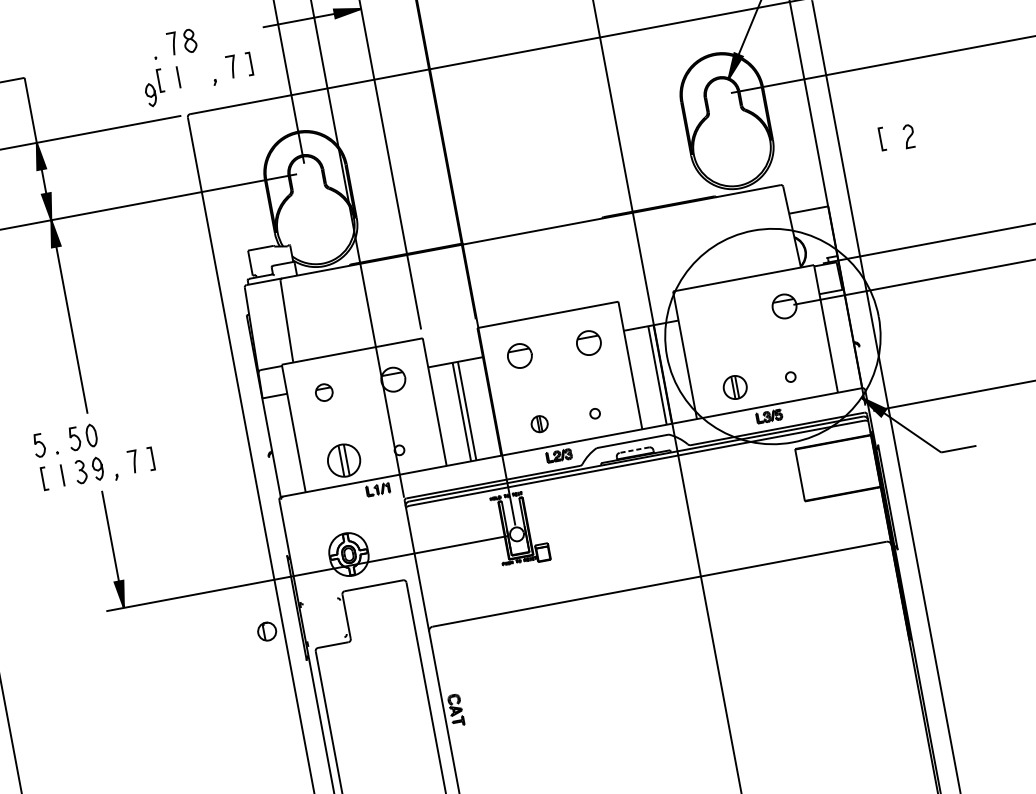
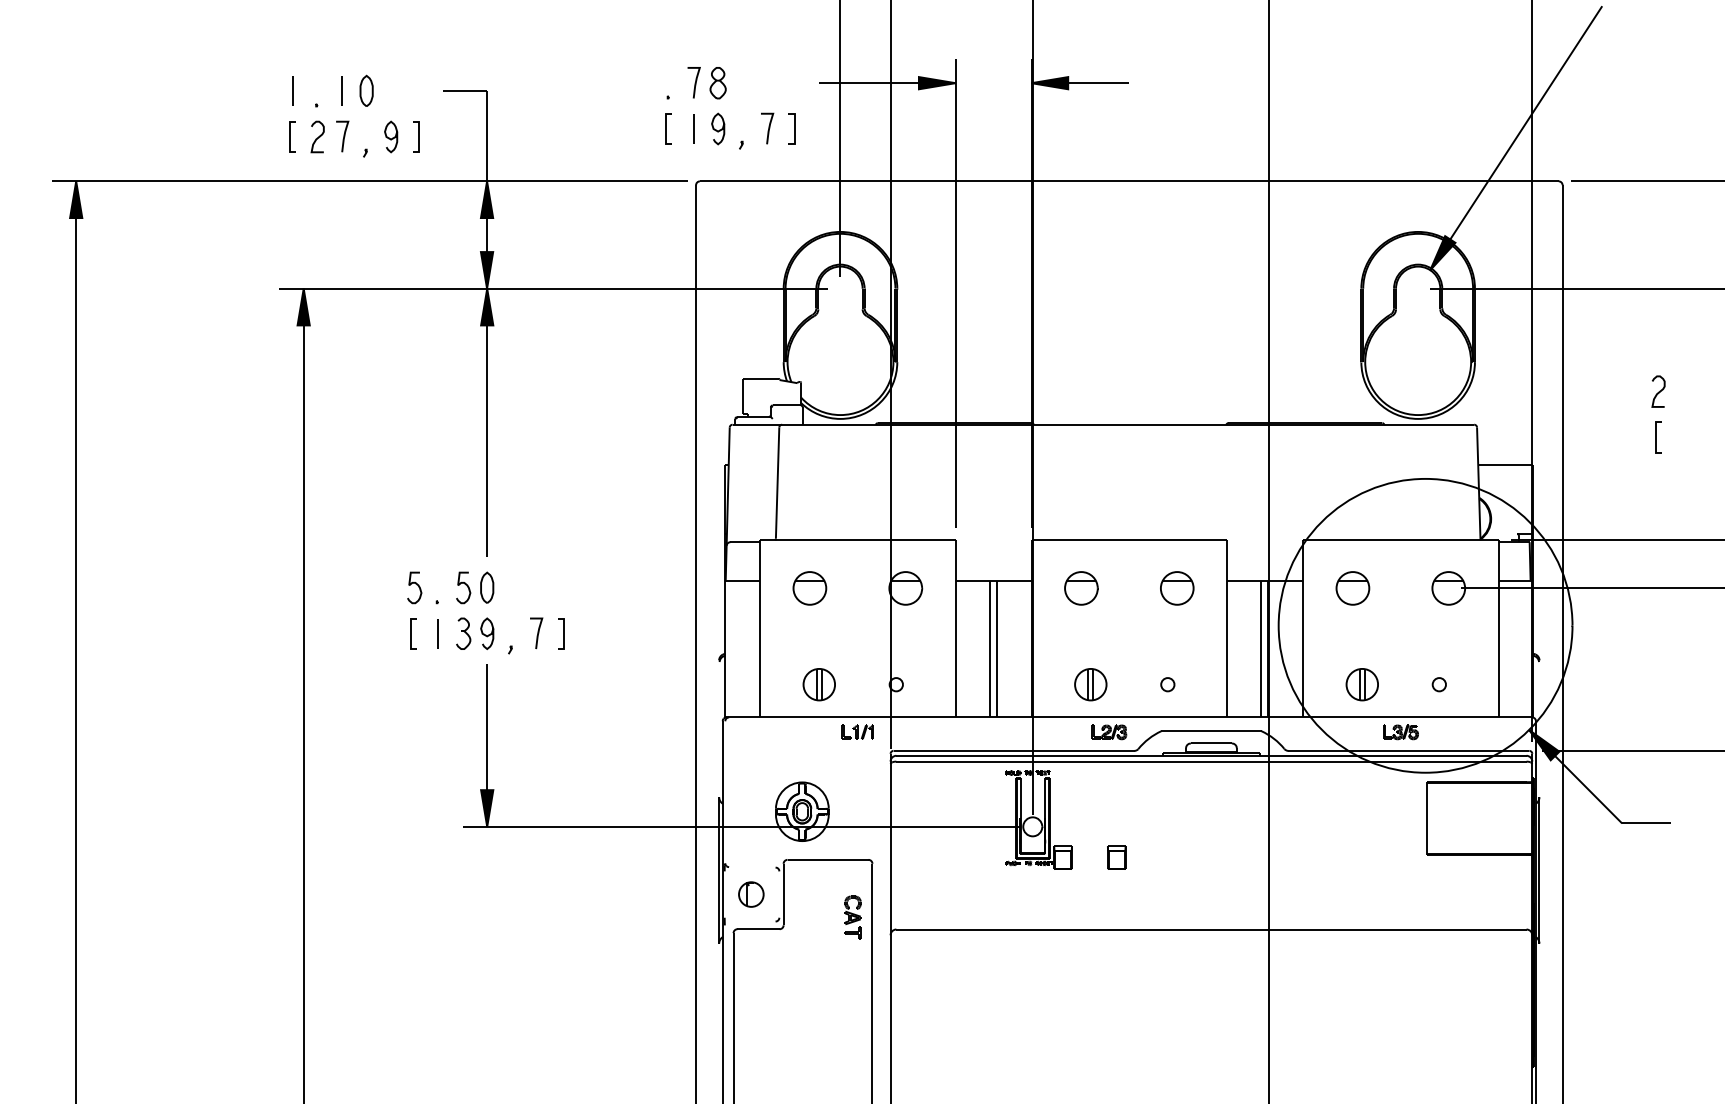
curve: (152, 95) -> (719, 129), moved
line: (881, 139) -> (1656, 437), moved
part: (715, 319) -> (1352, 588), added
part: (323, 392) -> (809, 588), size x1.43
part: (539, 424) -> (1090, 684), size x1.43
line: (634, 450) -> (1211, 743), dashed -> solid
part: (343, 460) -> (818, 684), size x0.71
part: (581, 545) -> (1116, 857), added
part: (267, 631) -> (751, 894), moved
part: (455, 710) -> (852, 917), moved

